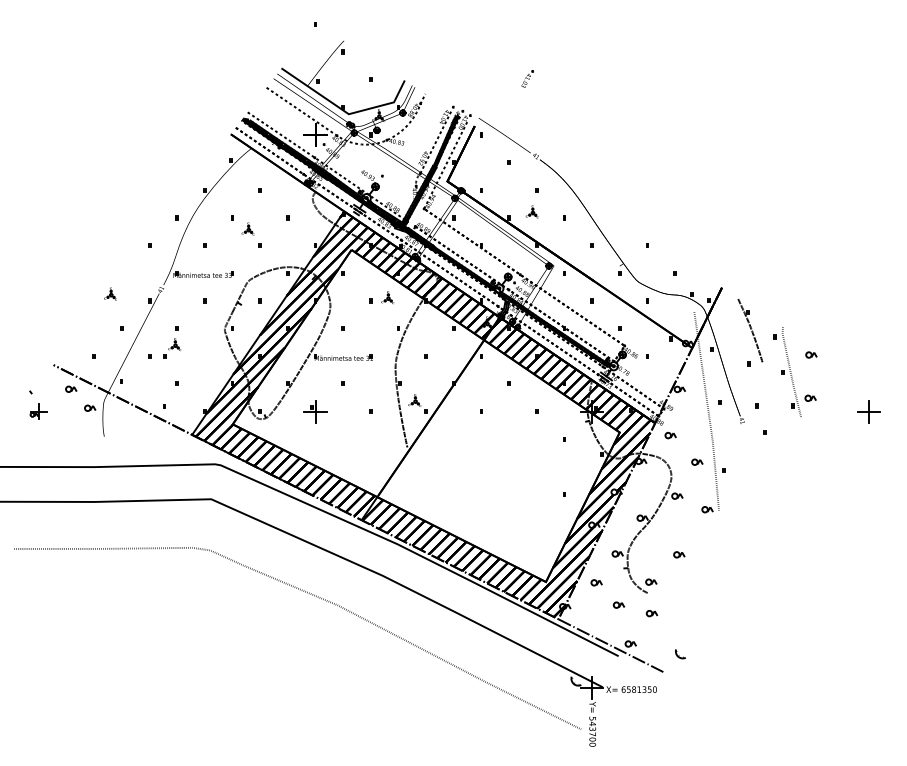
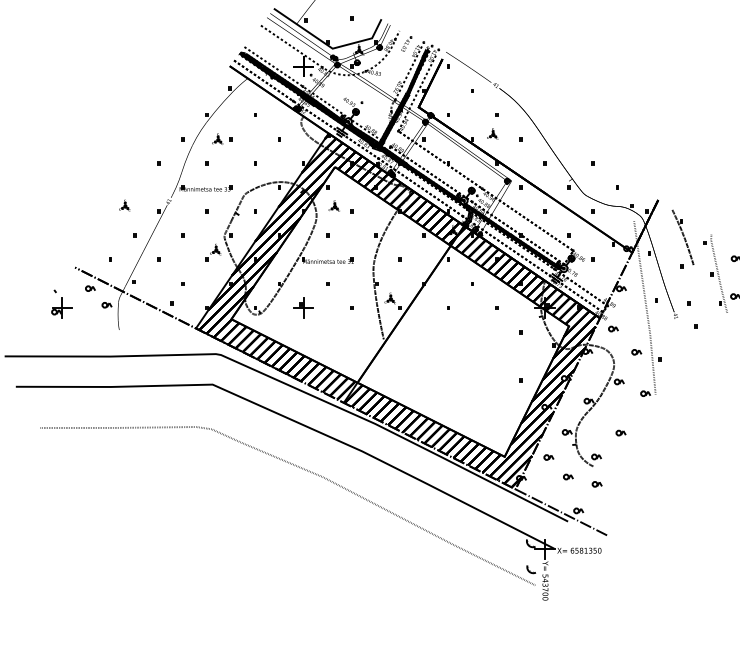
part: (527, 78) -> (406, 43), moved
part: (247, 228) -> (217, 138), moved
part: (387, 297) -> (334, 205), moved
part: (172, 348) -> (213, 253), moved
part: (38, 411) -> (61, 308), size x1.43
part: (680, 654) -> (531, 569), moved

